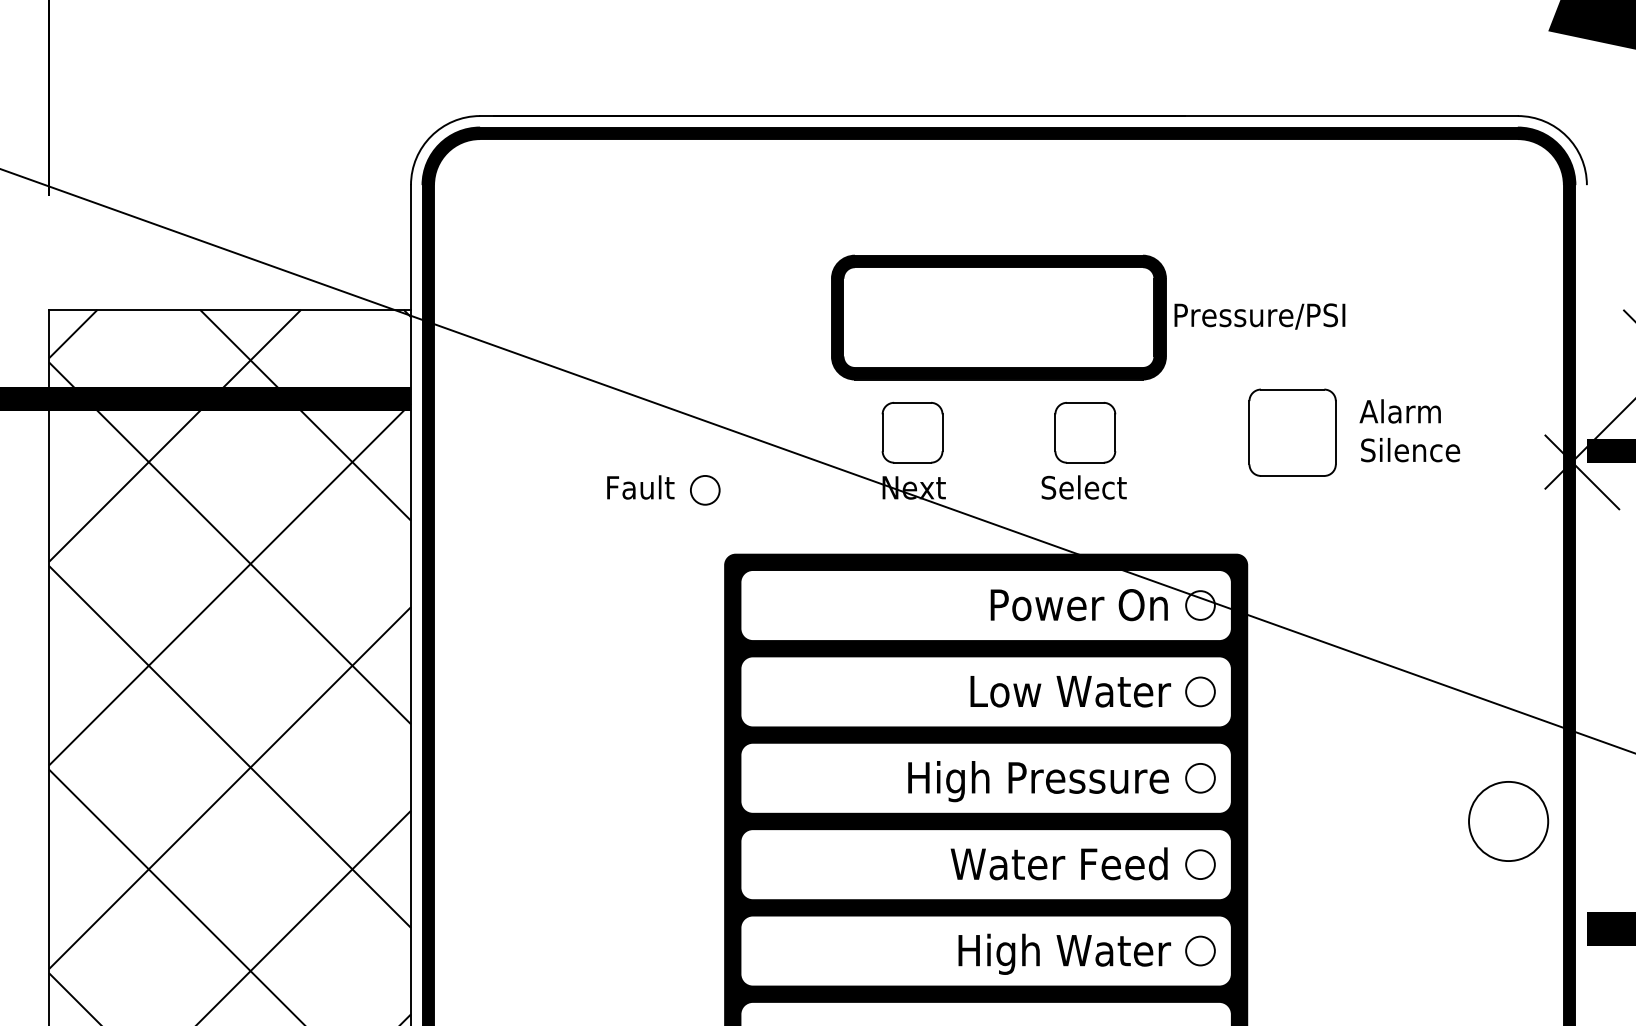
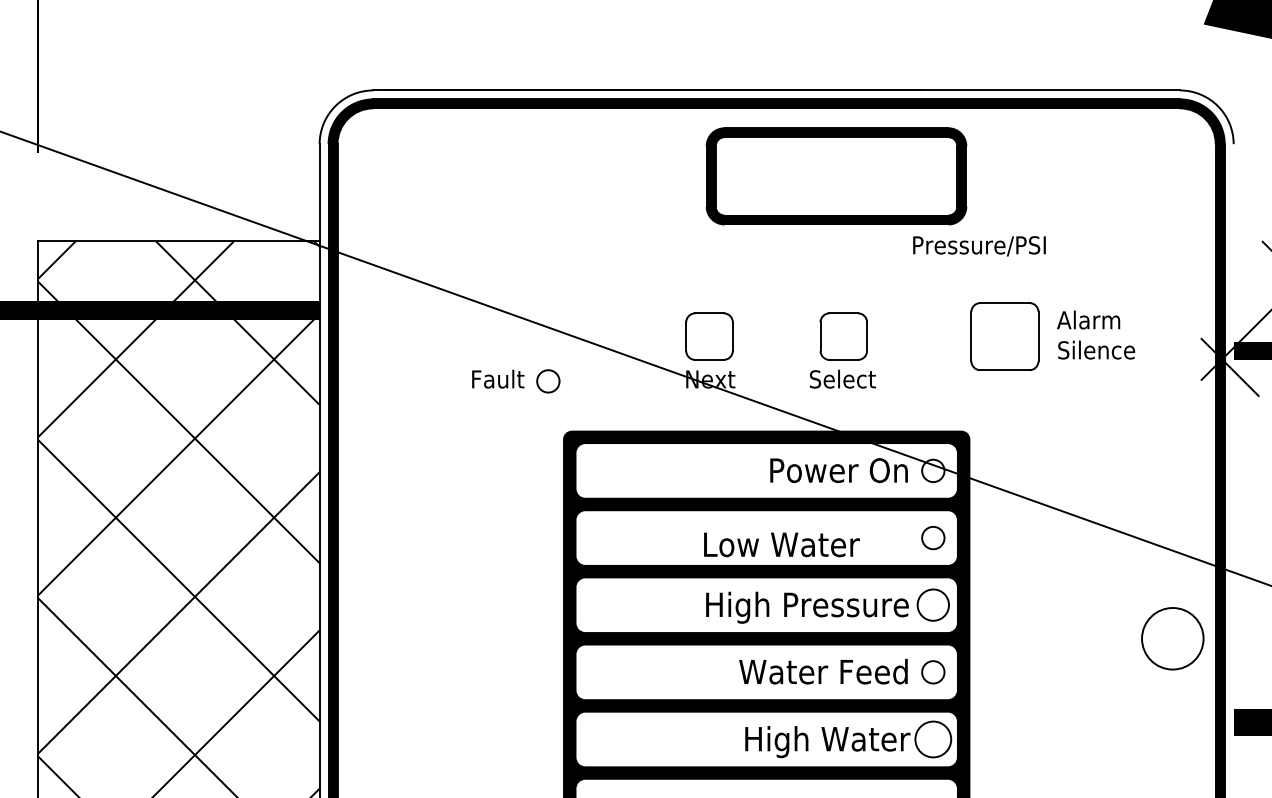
part: (998, 317) -> (836, 176), moved
text: (1070, 691) -> (781, 544), moved
circle: (1200, 778) -> (933, 605), size x1.4
circle: (1200, 950) -> (933, 739), size x1.6

